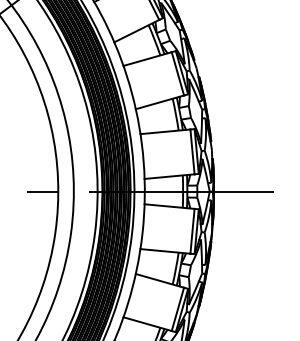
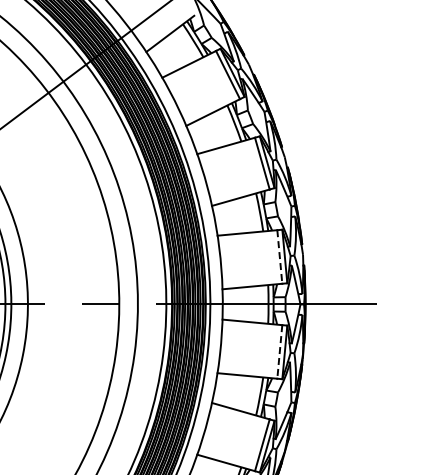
line: (192, 151) -> (279, 256), solid -> dashed
line: (192, 230) -> (279, 351), solid -> dashed

